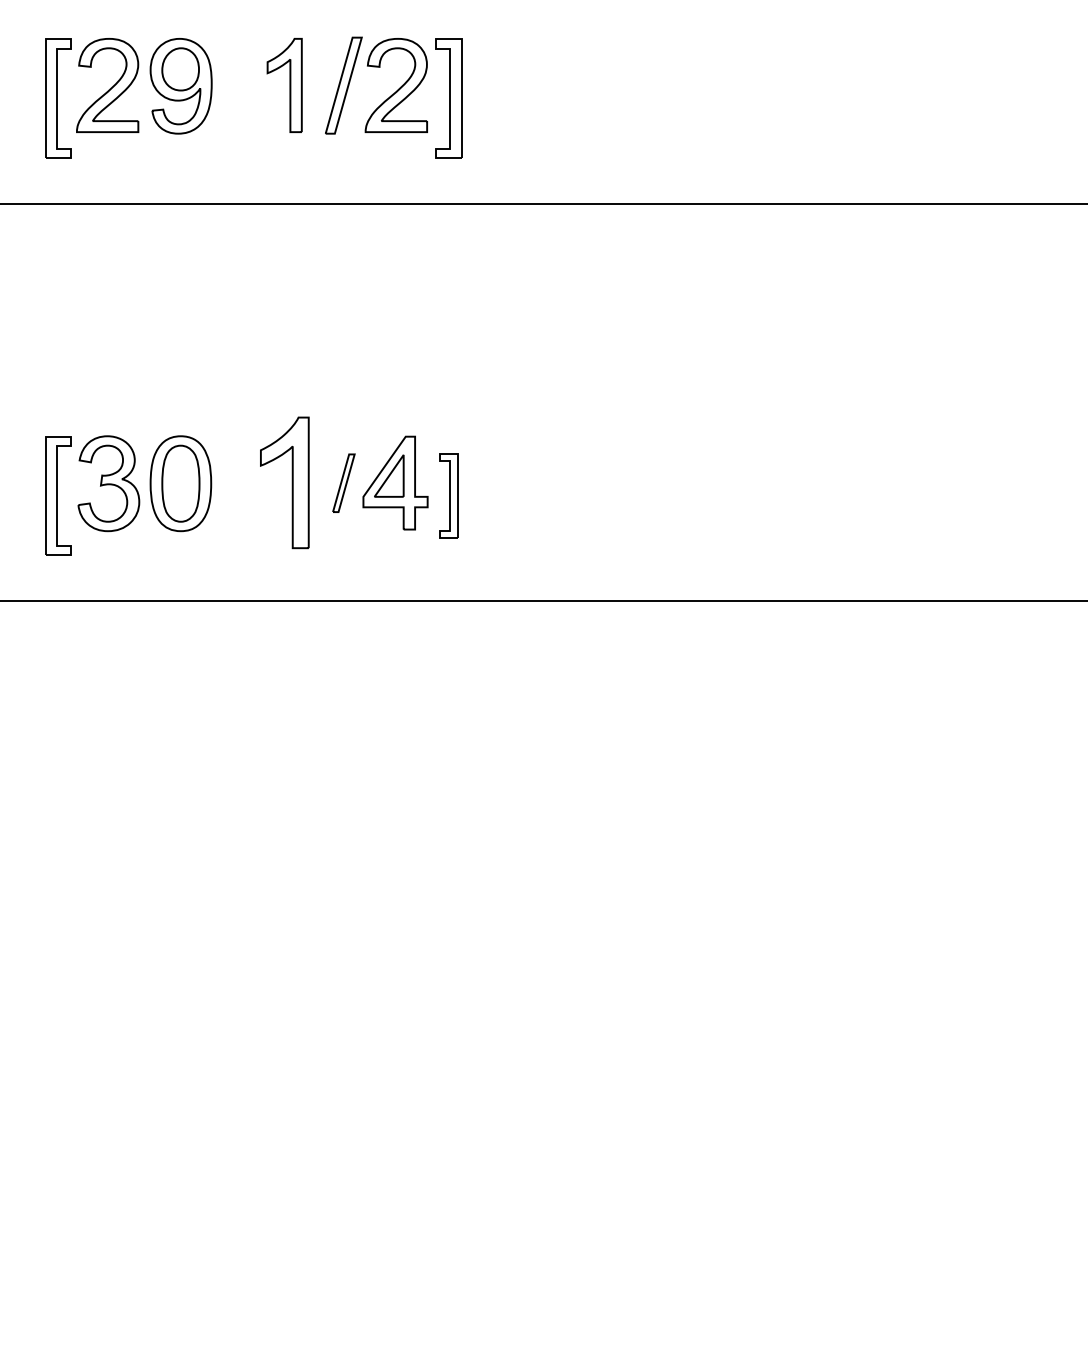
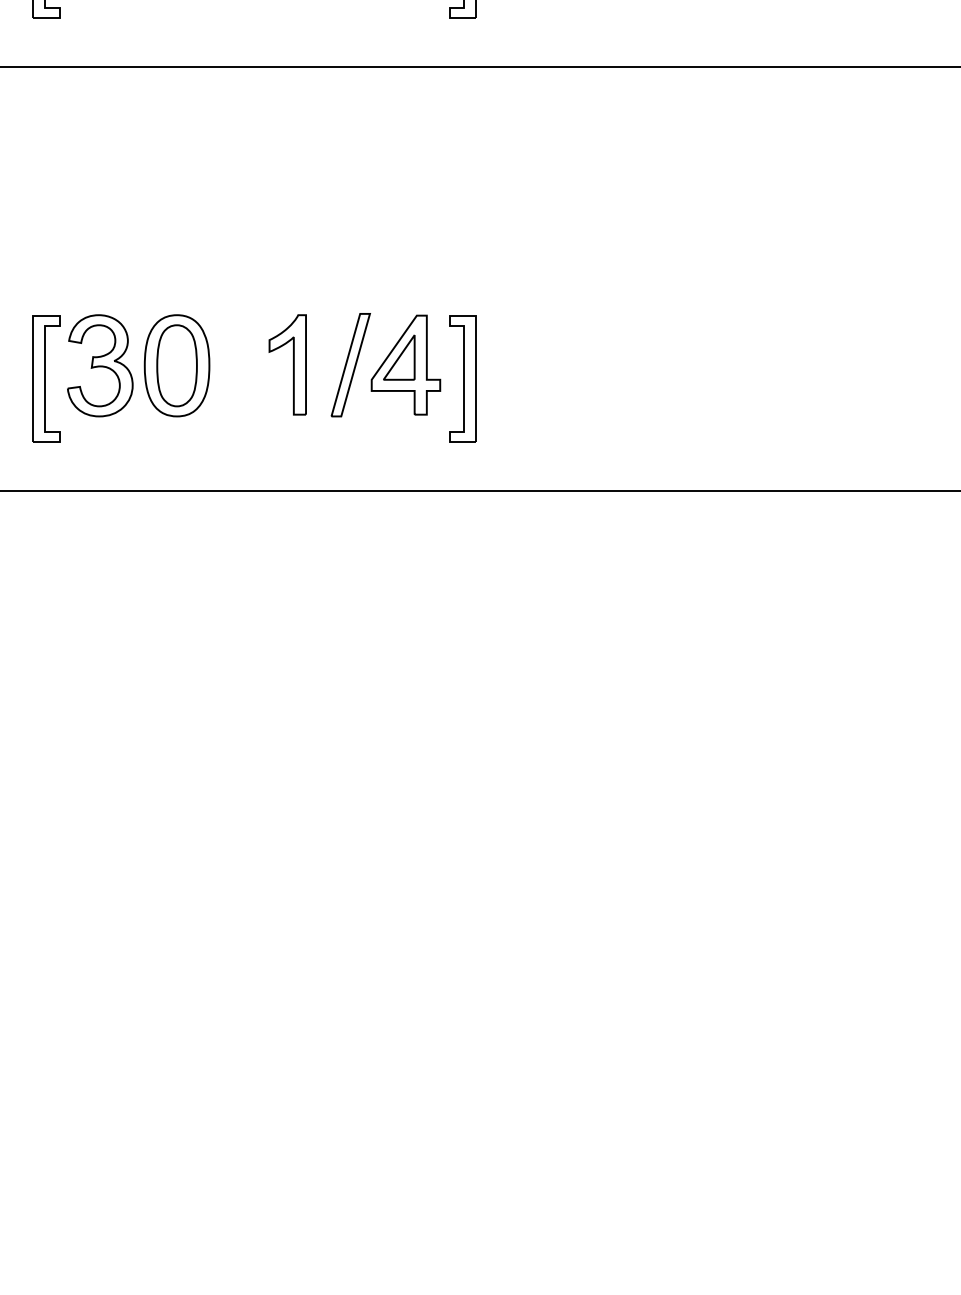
part: (284, 482) -> (287, 364), size x0.71
part: (343, 483) -> (350, 365), size x1.67
part: (448, 495) -> (462, 378), size x1.43

